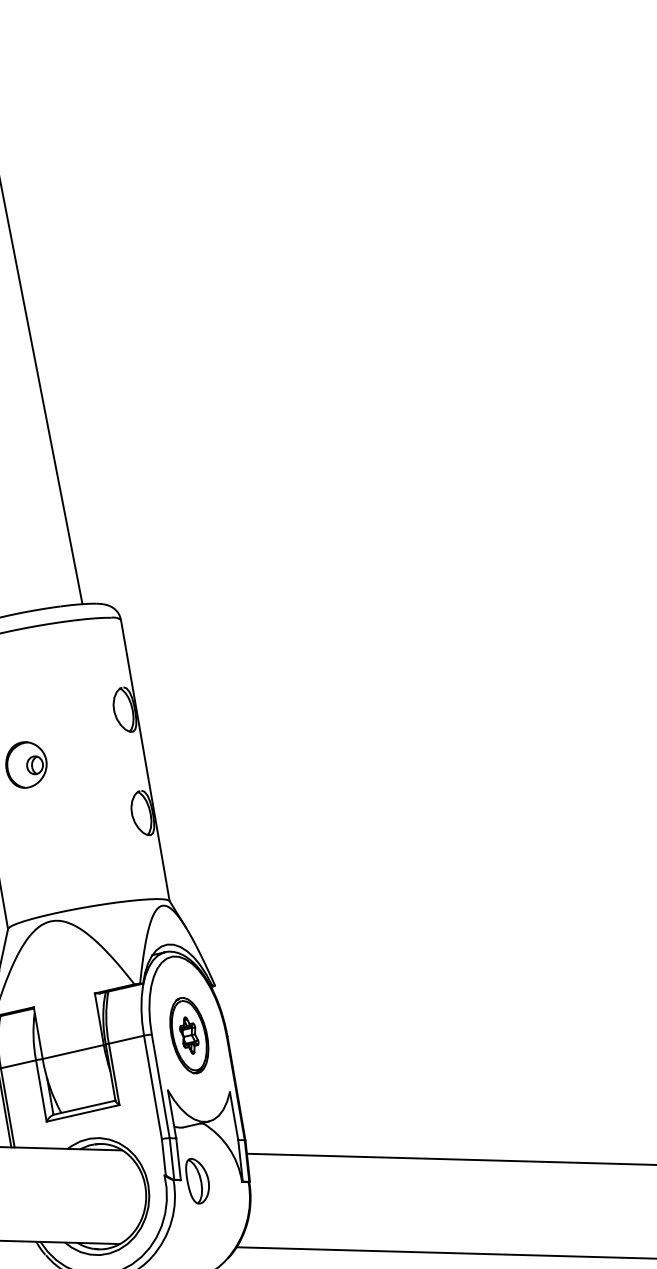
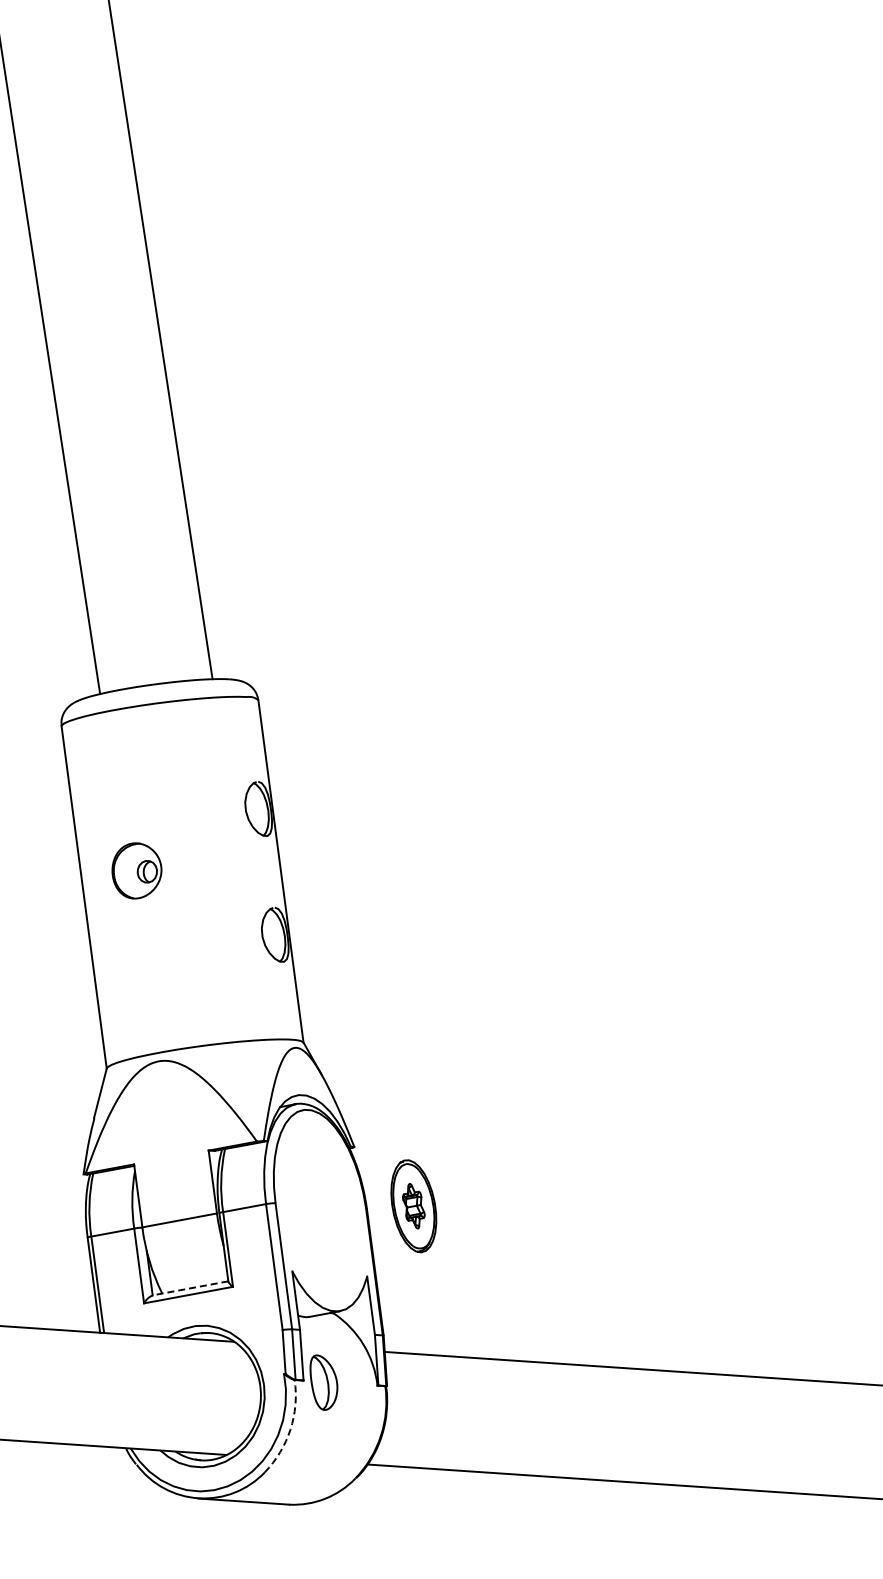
part: (189, 1035) -> (413, 1206), moved
line: (84, 1107) -> (190, 1288), solid -> dashed
arc: (171, 1220) -> (290, 1429), solid -> dashed

